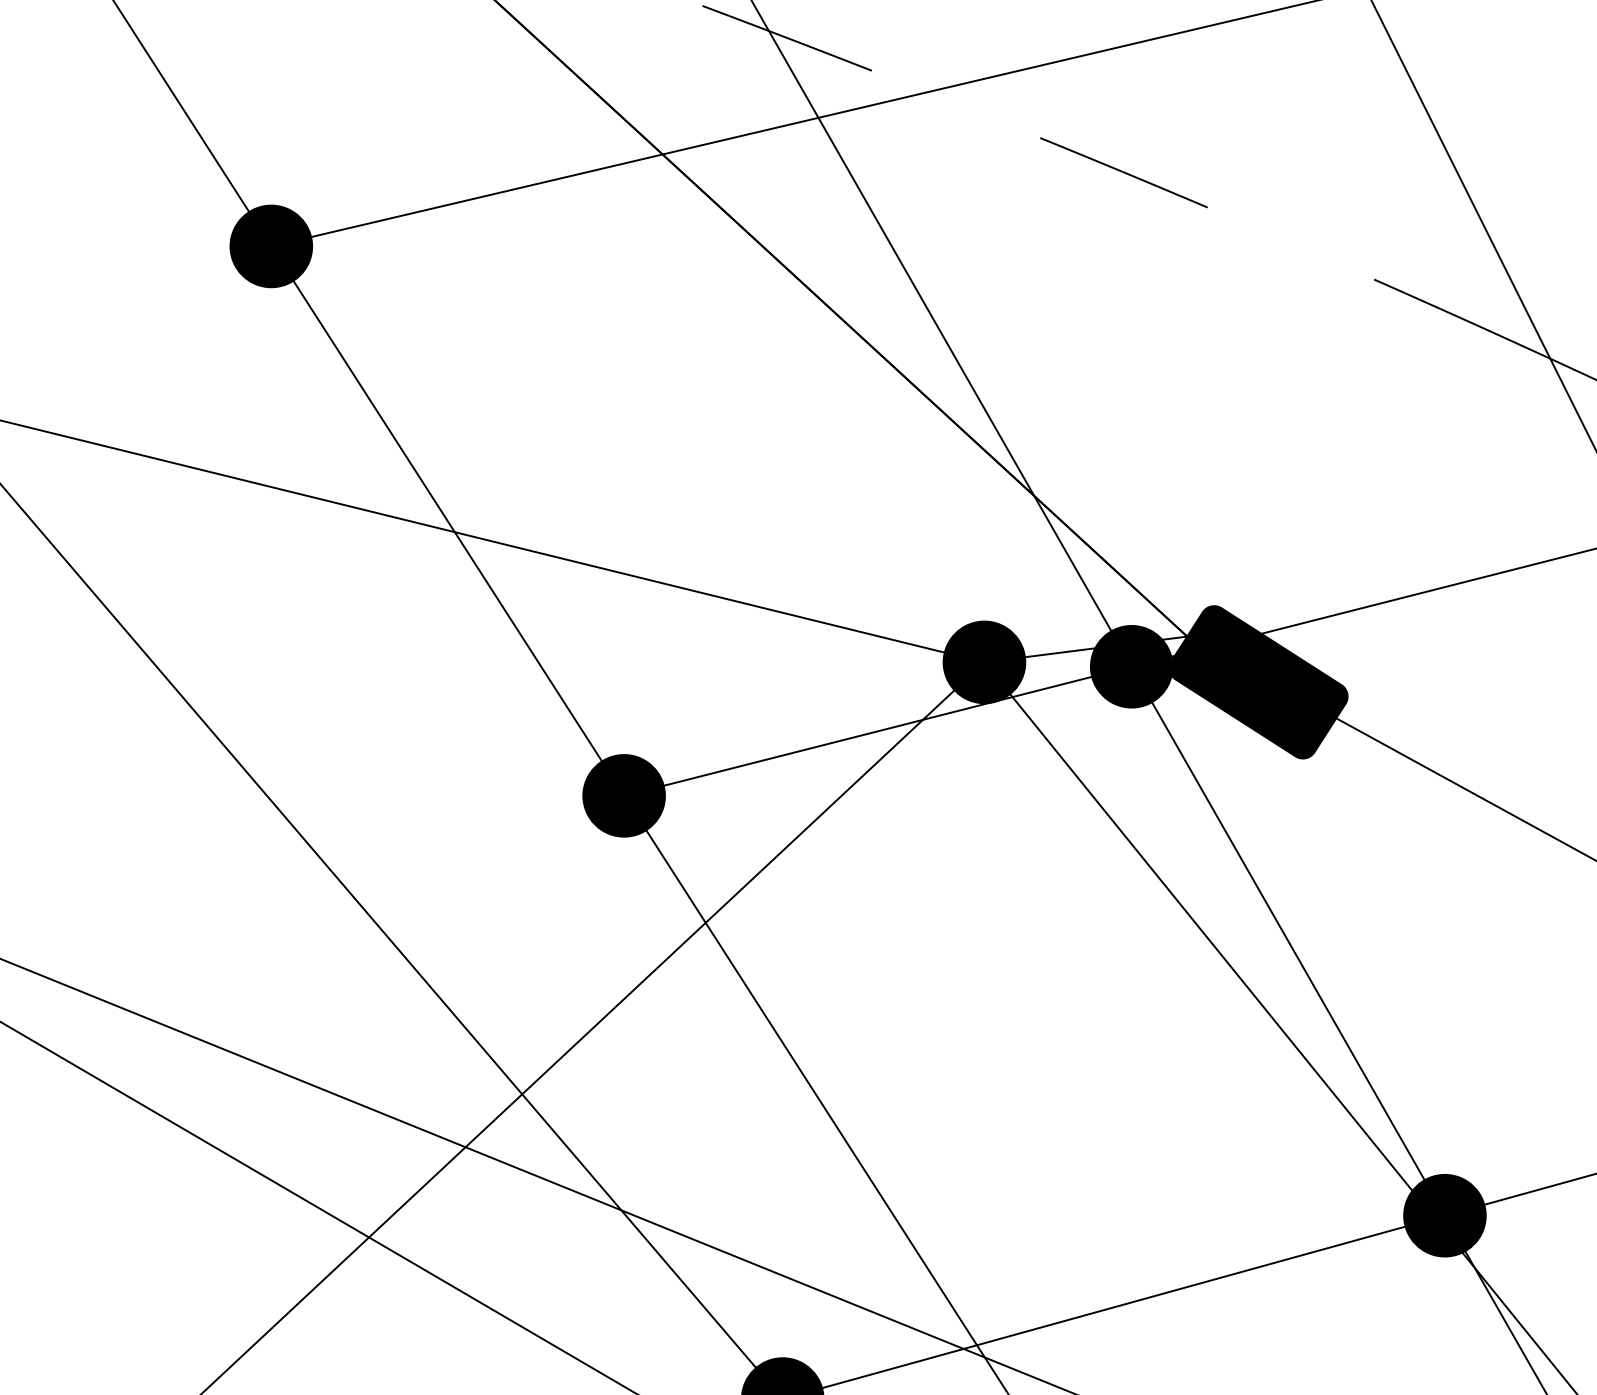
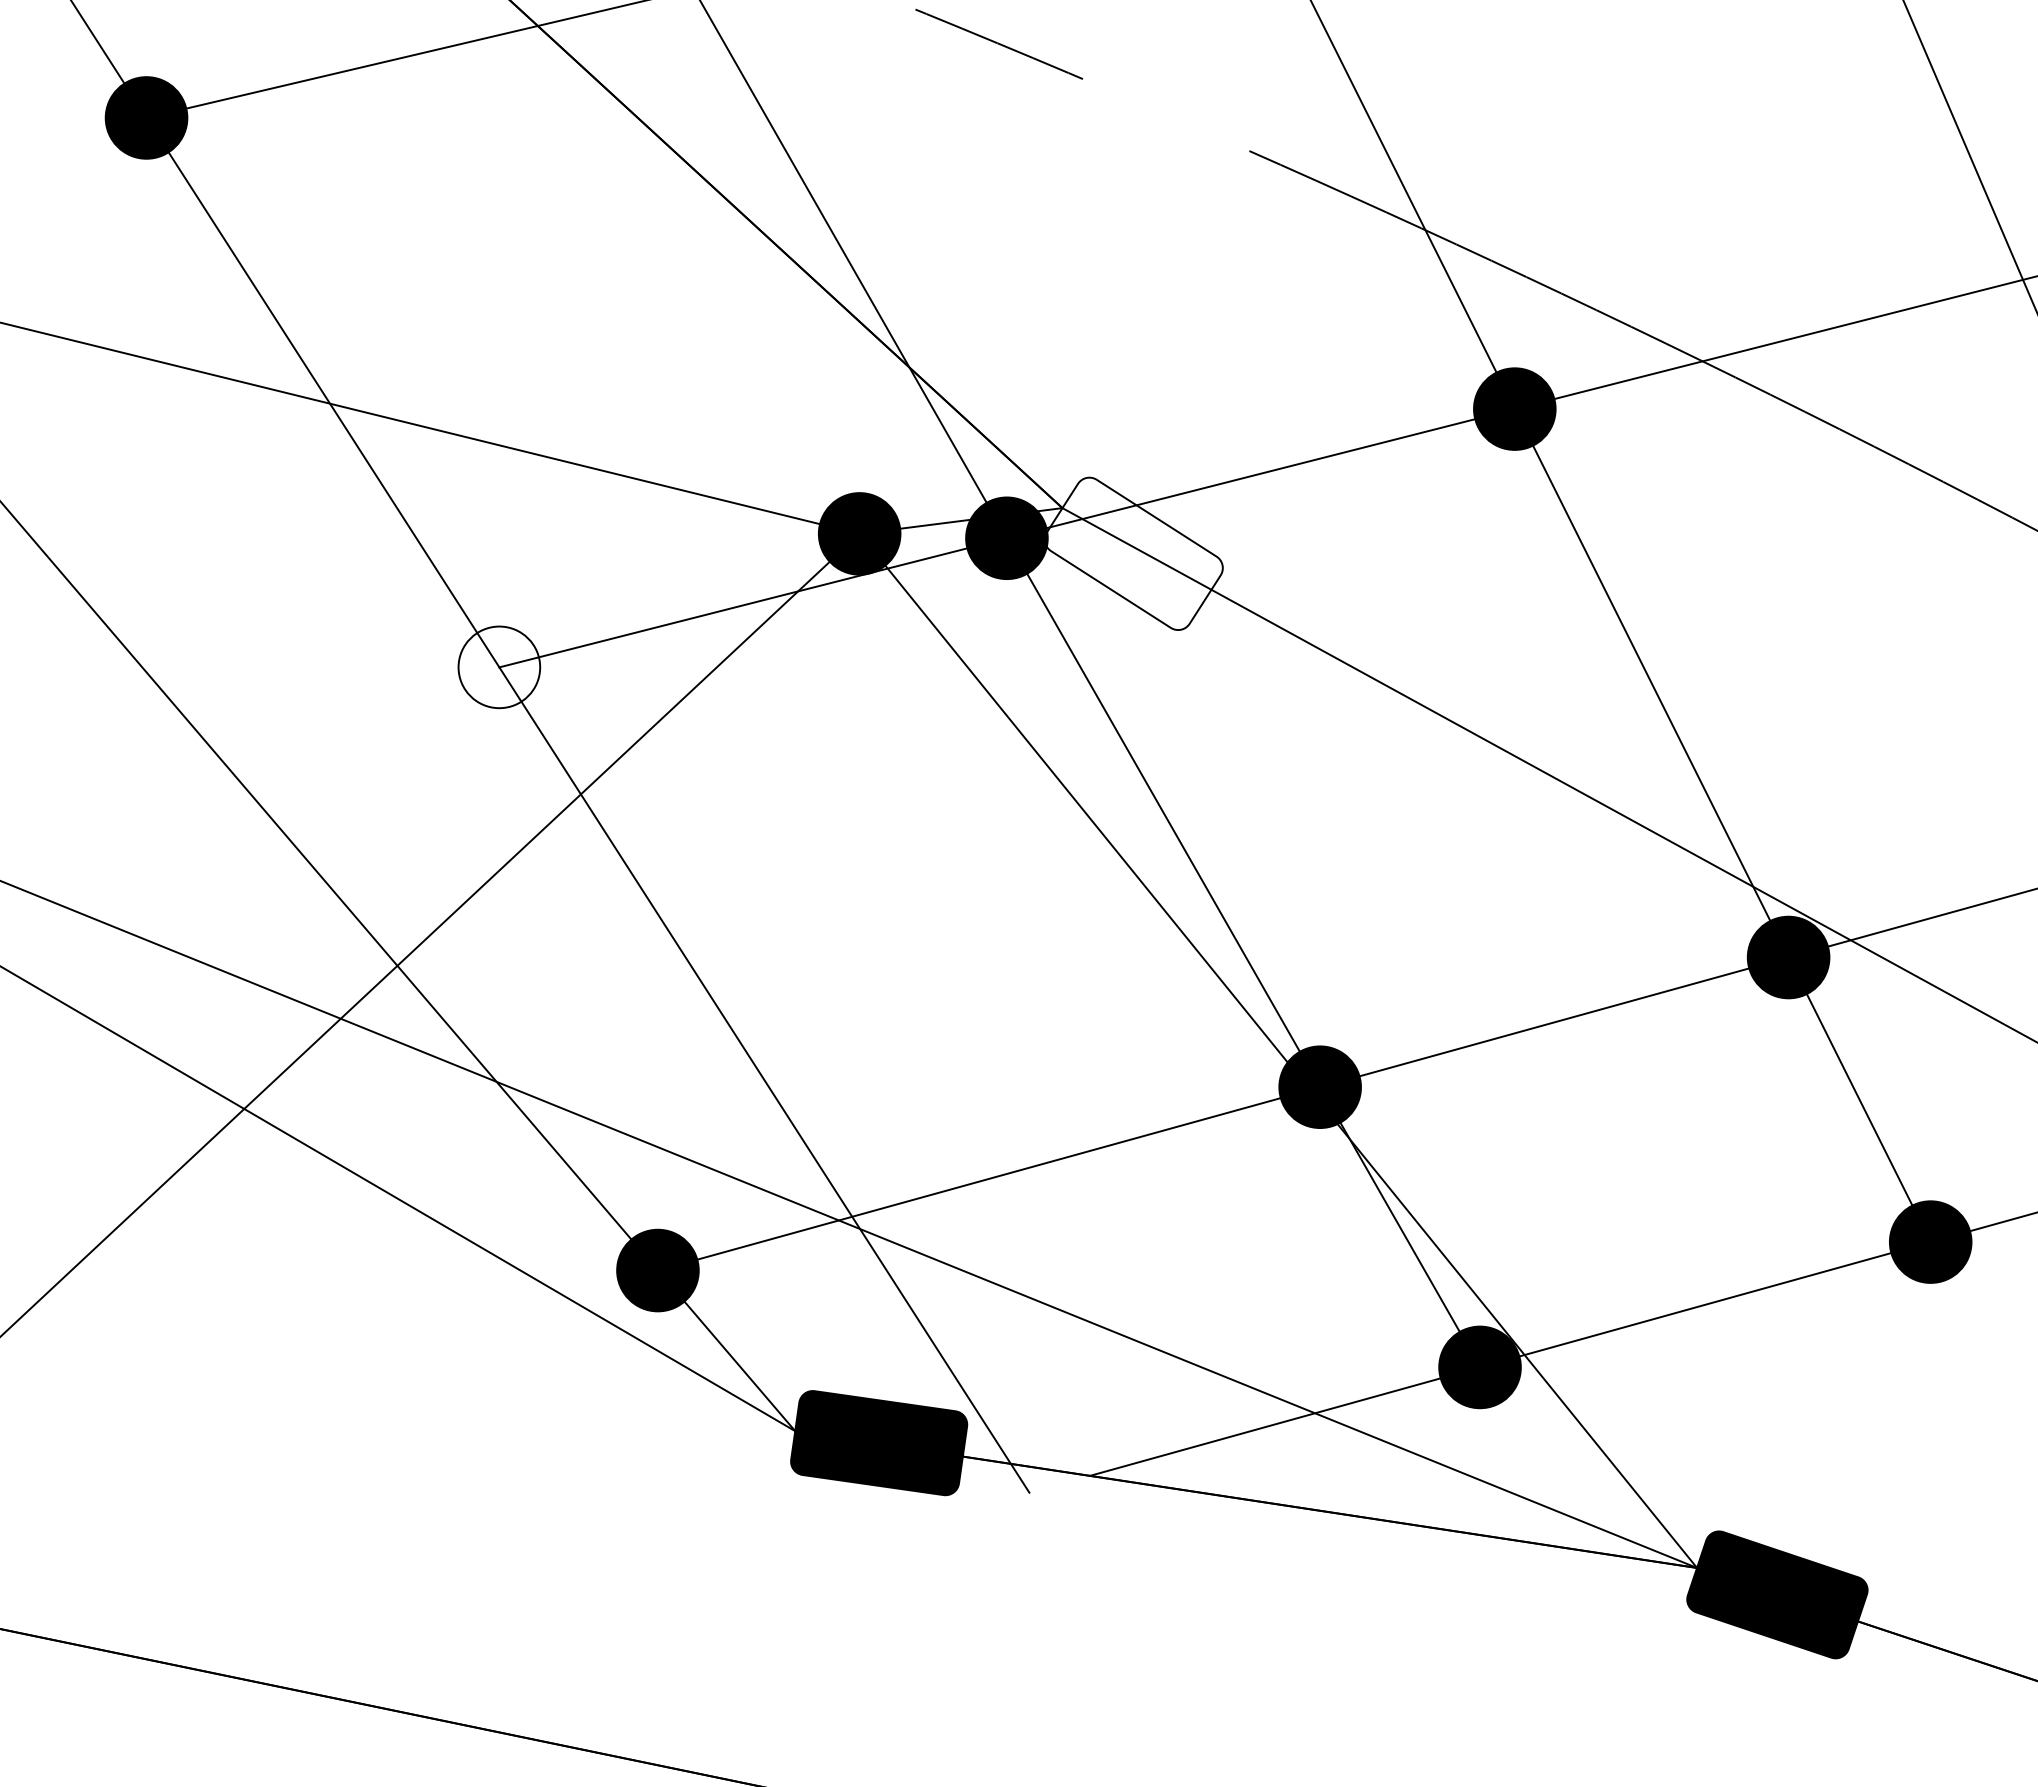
fill: (1258, 681) -> (1133, 553), removed
fill: (624, 795) -> (499, 667), removed

